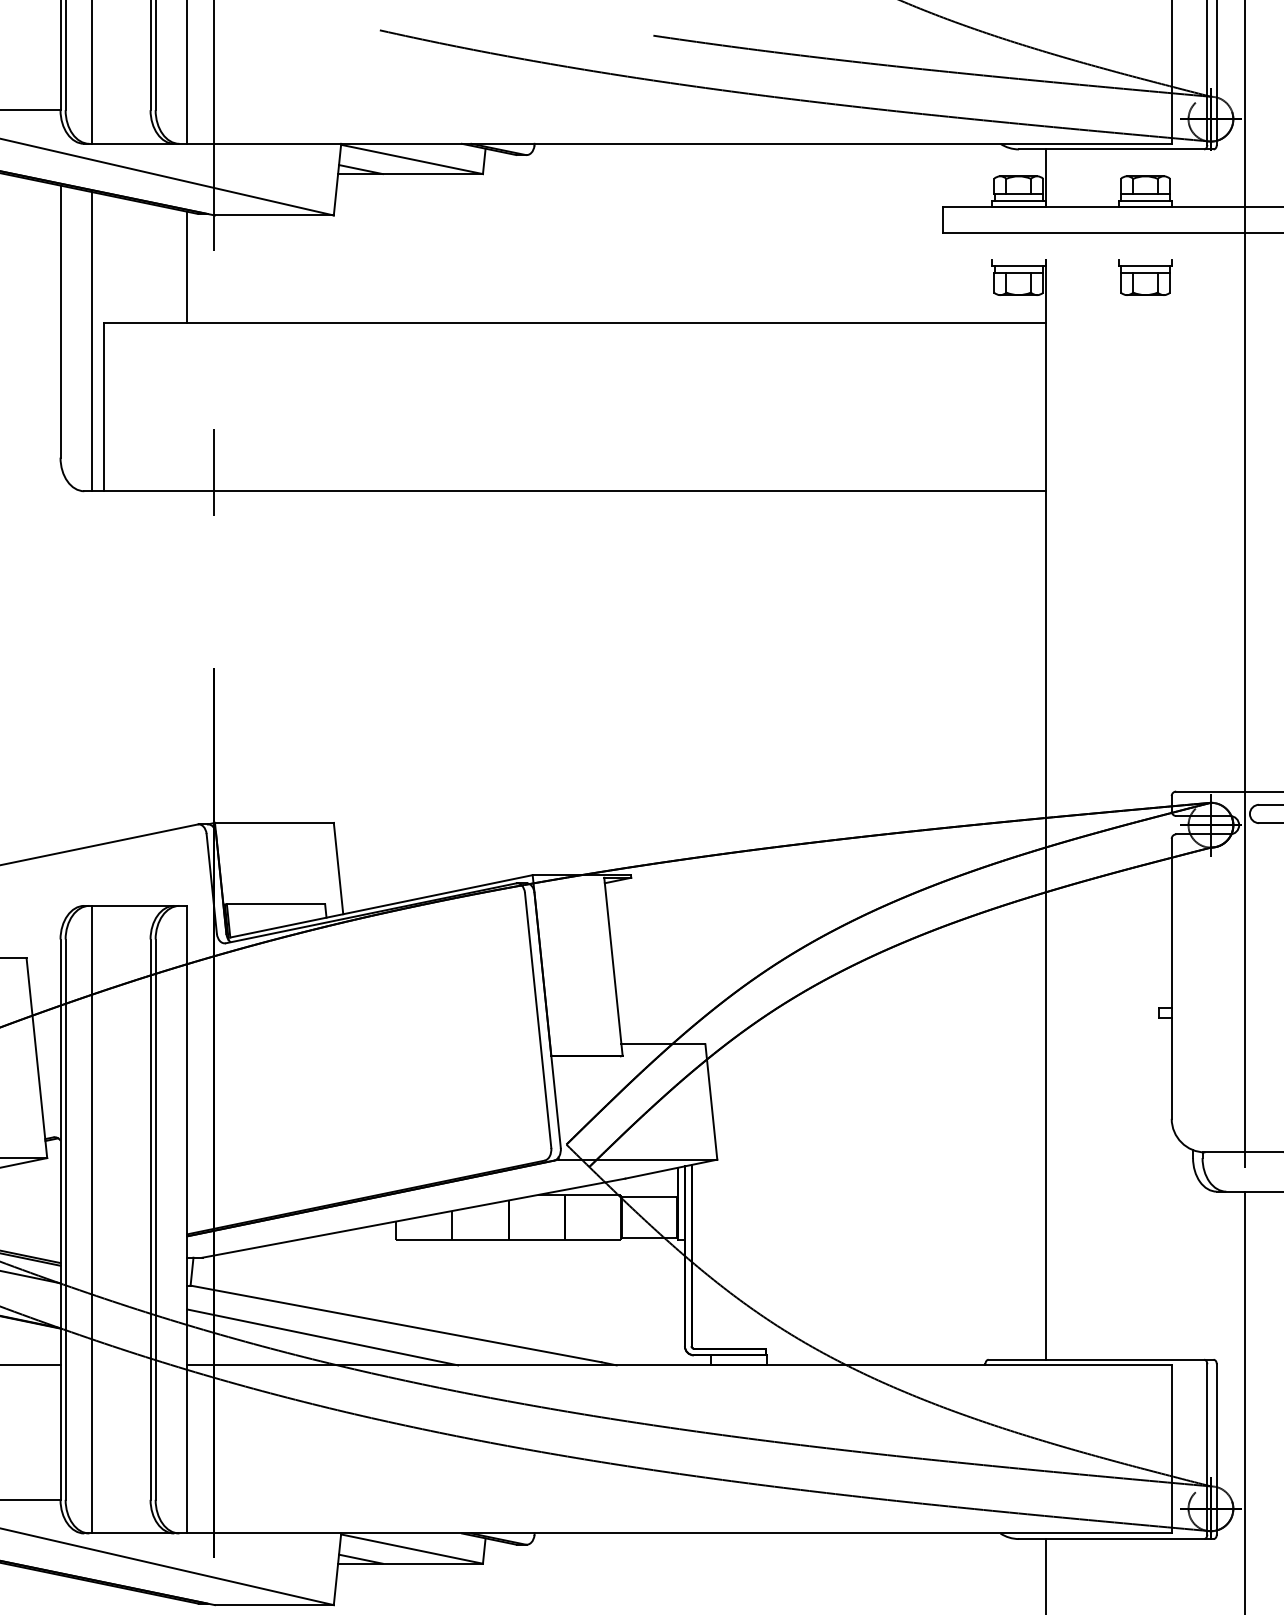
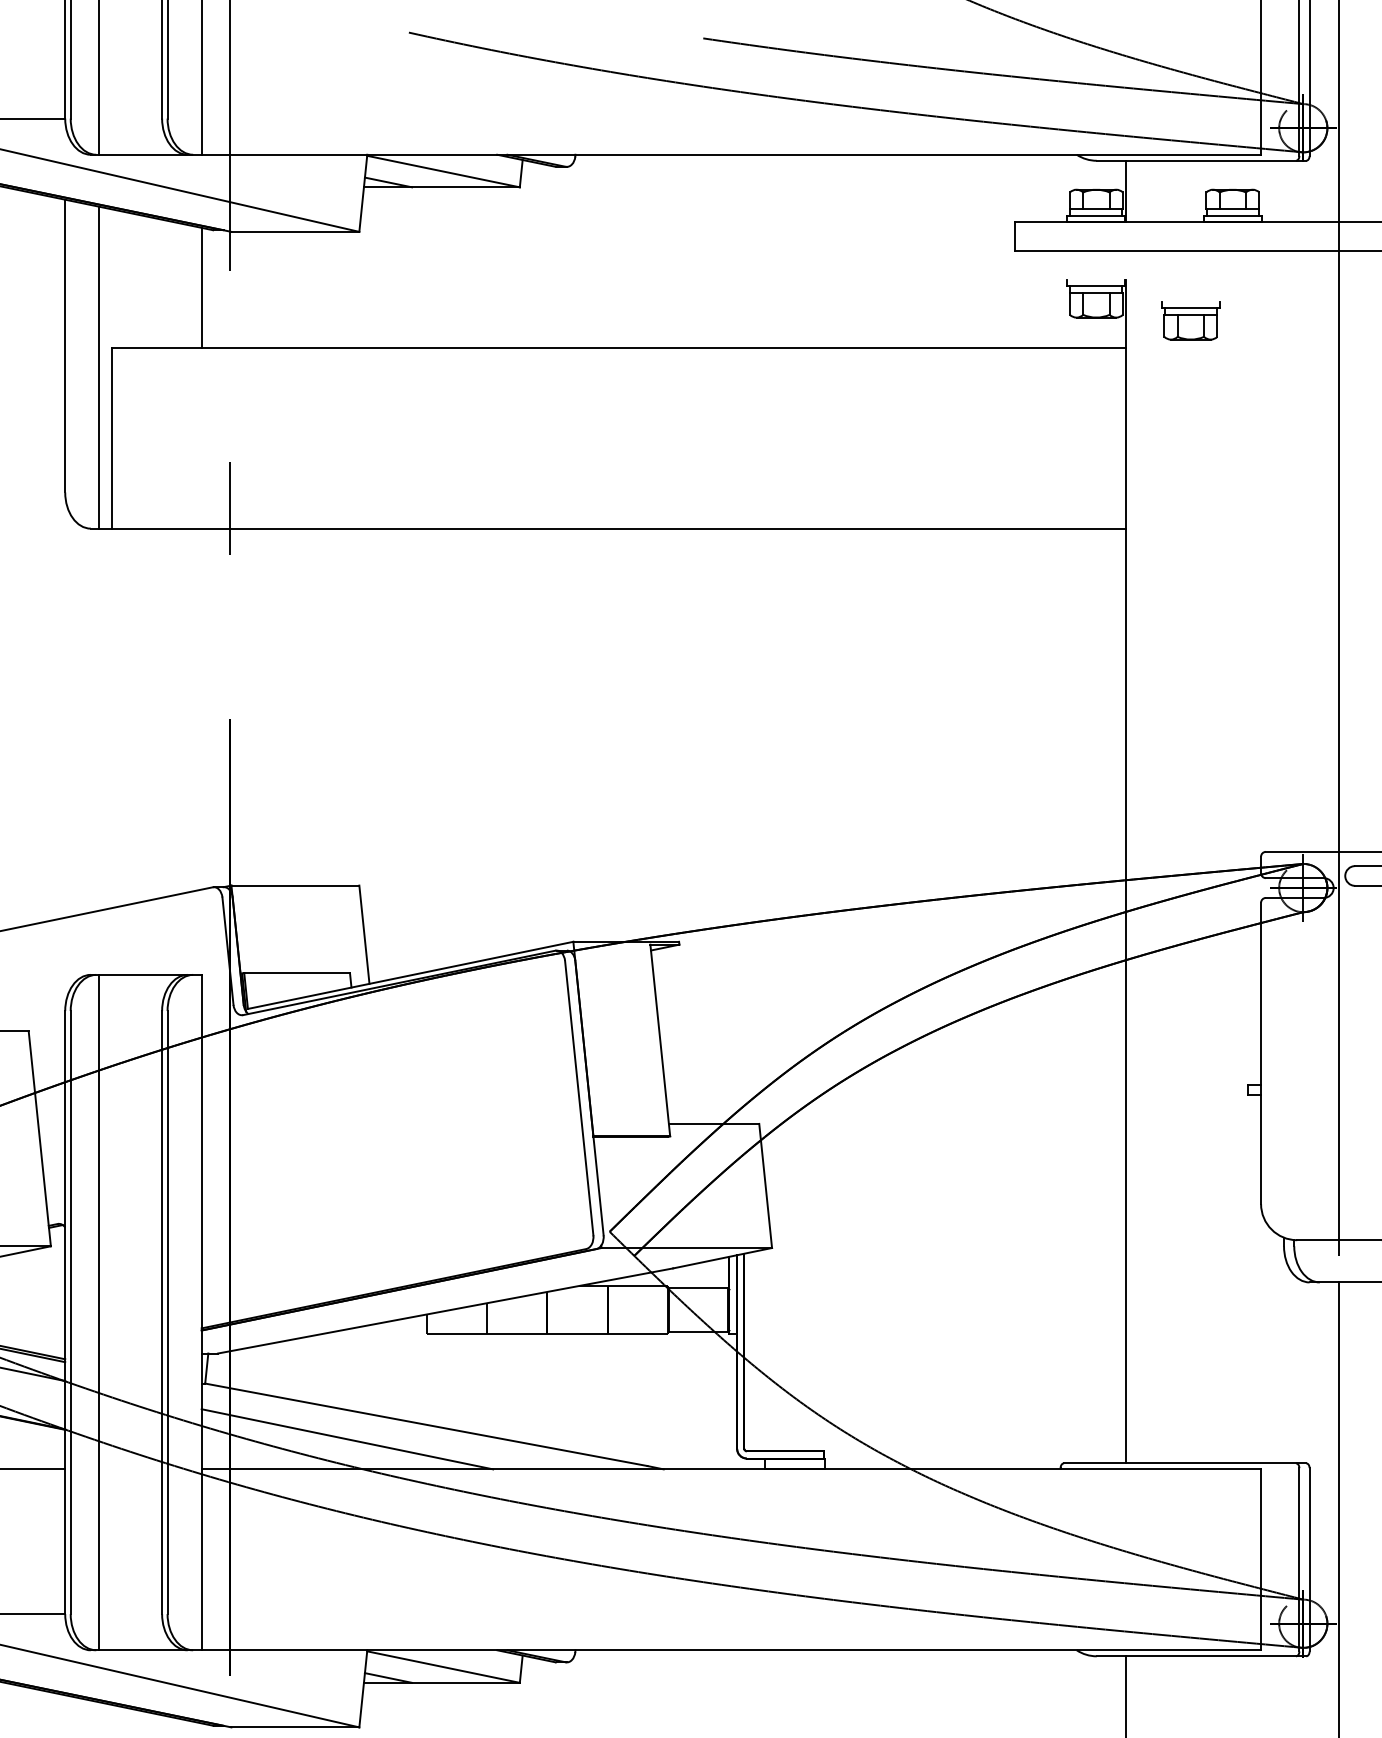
part: (1145, 277) -> (1190, 320), moved

